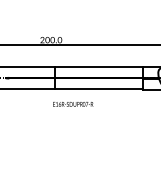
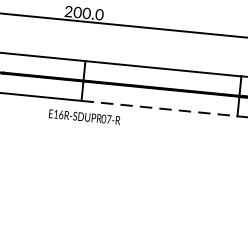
line: (99, 89) -> (160, 108), solid -> dashed
text: (73, 104) -> (85, 117), moved

